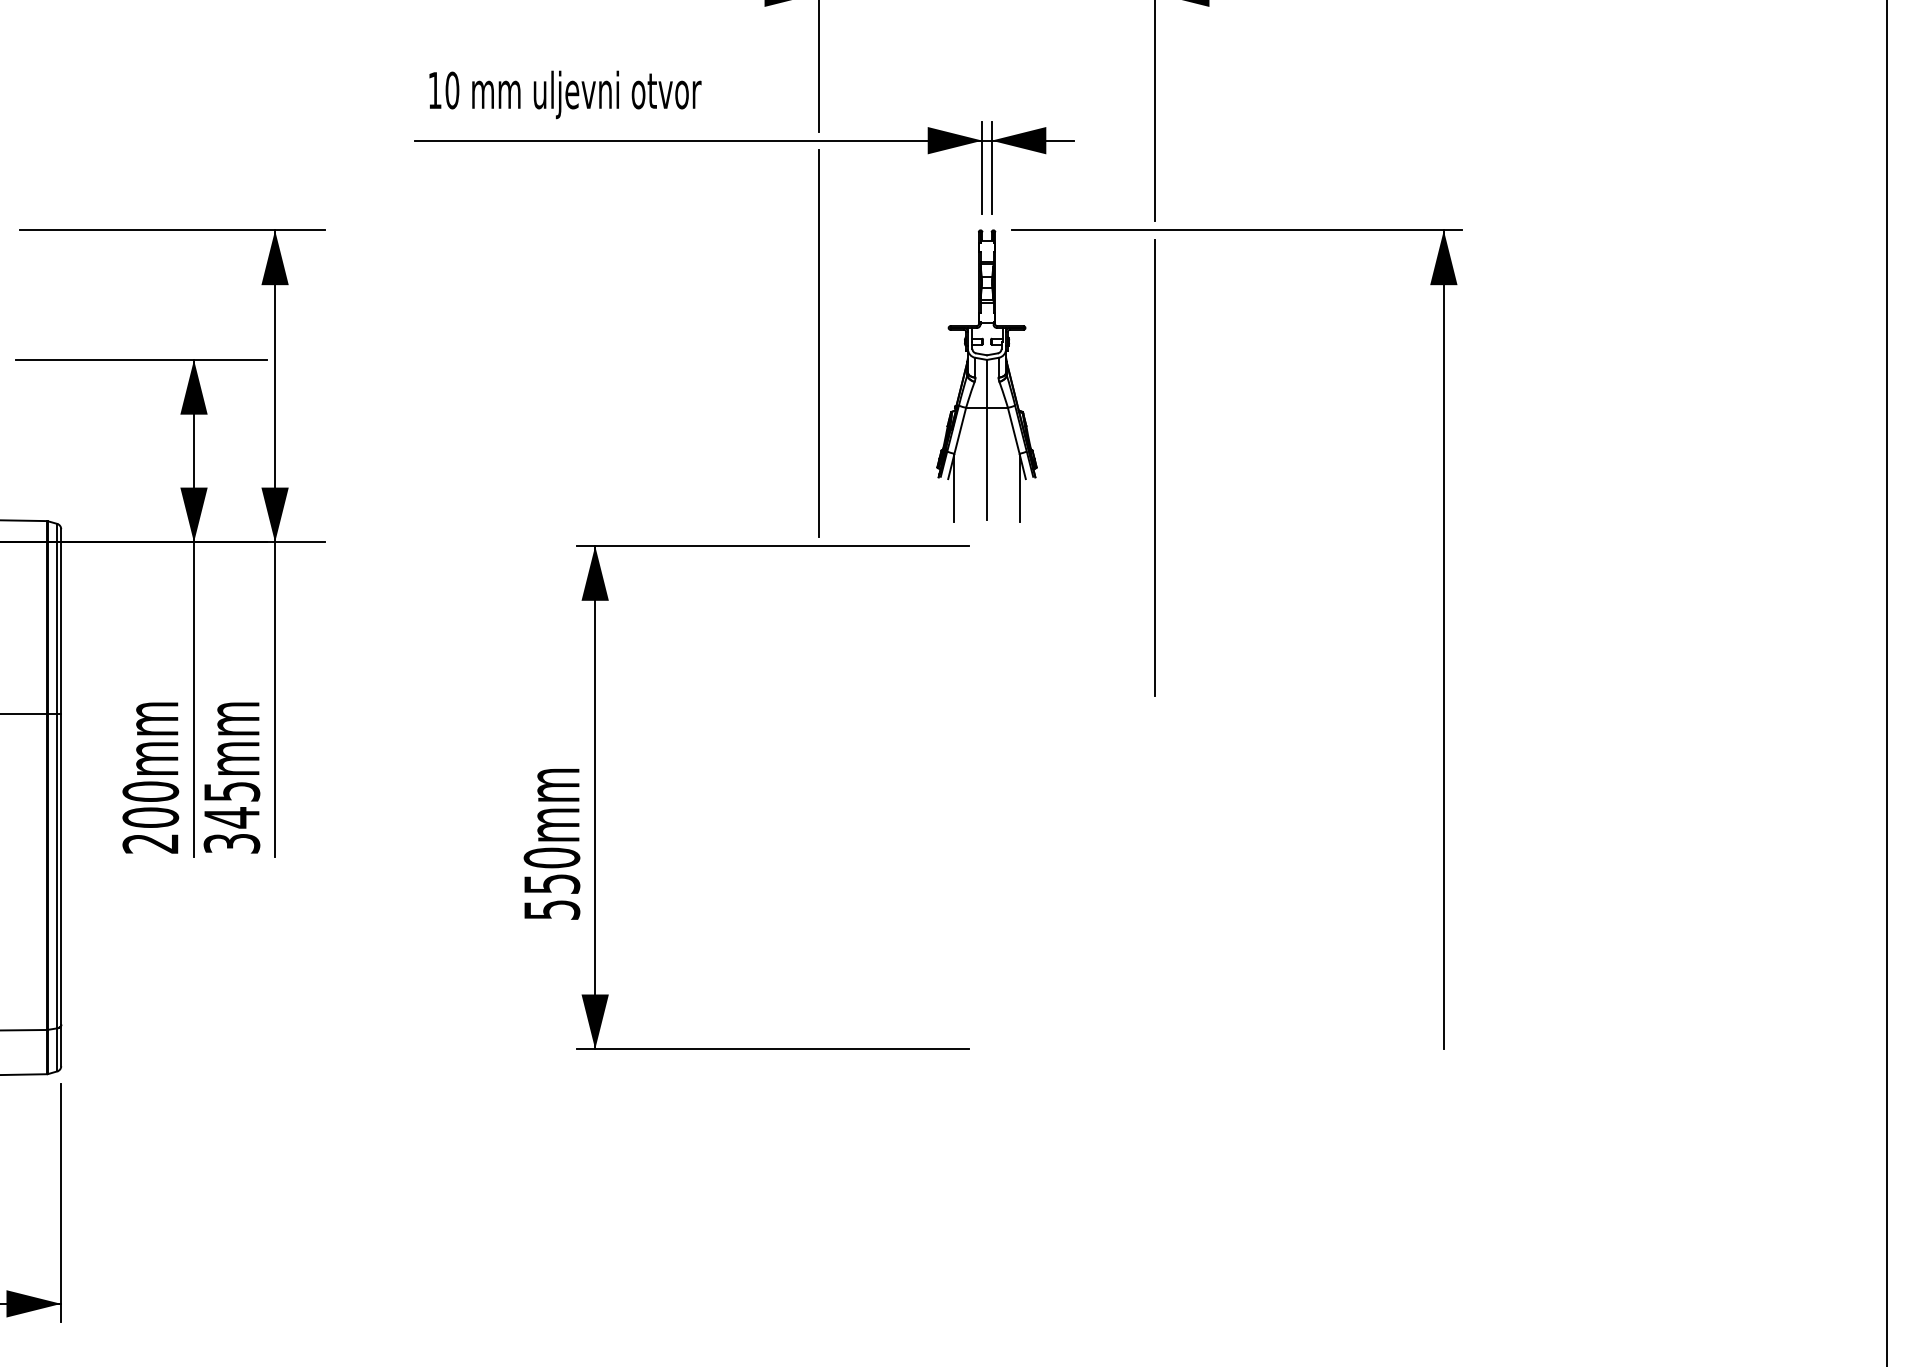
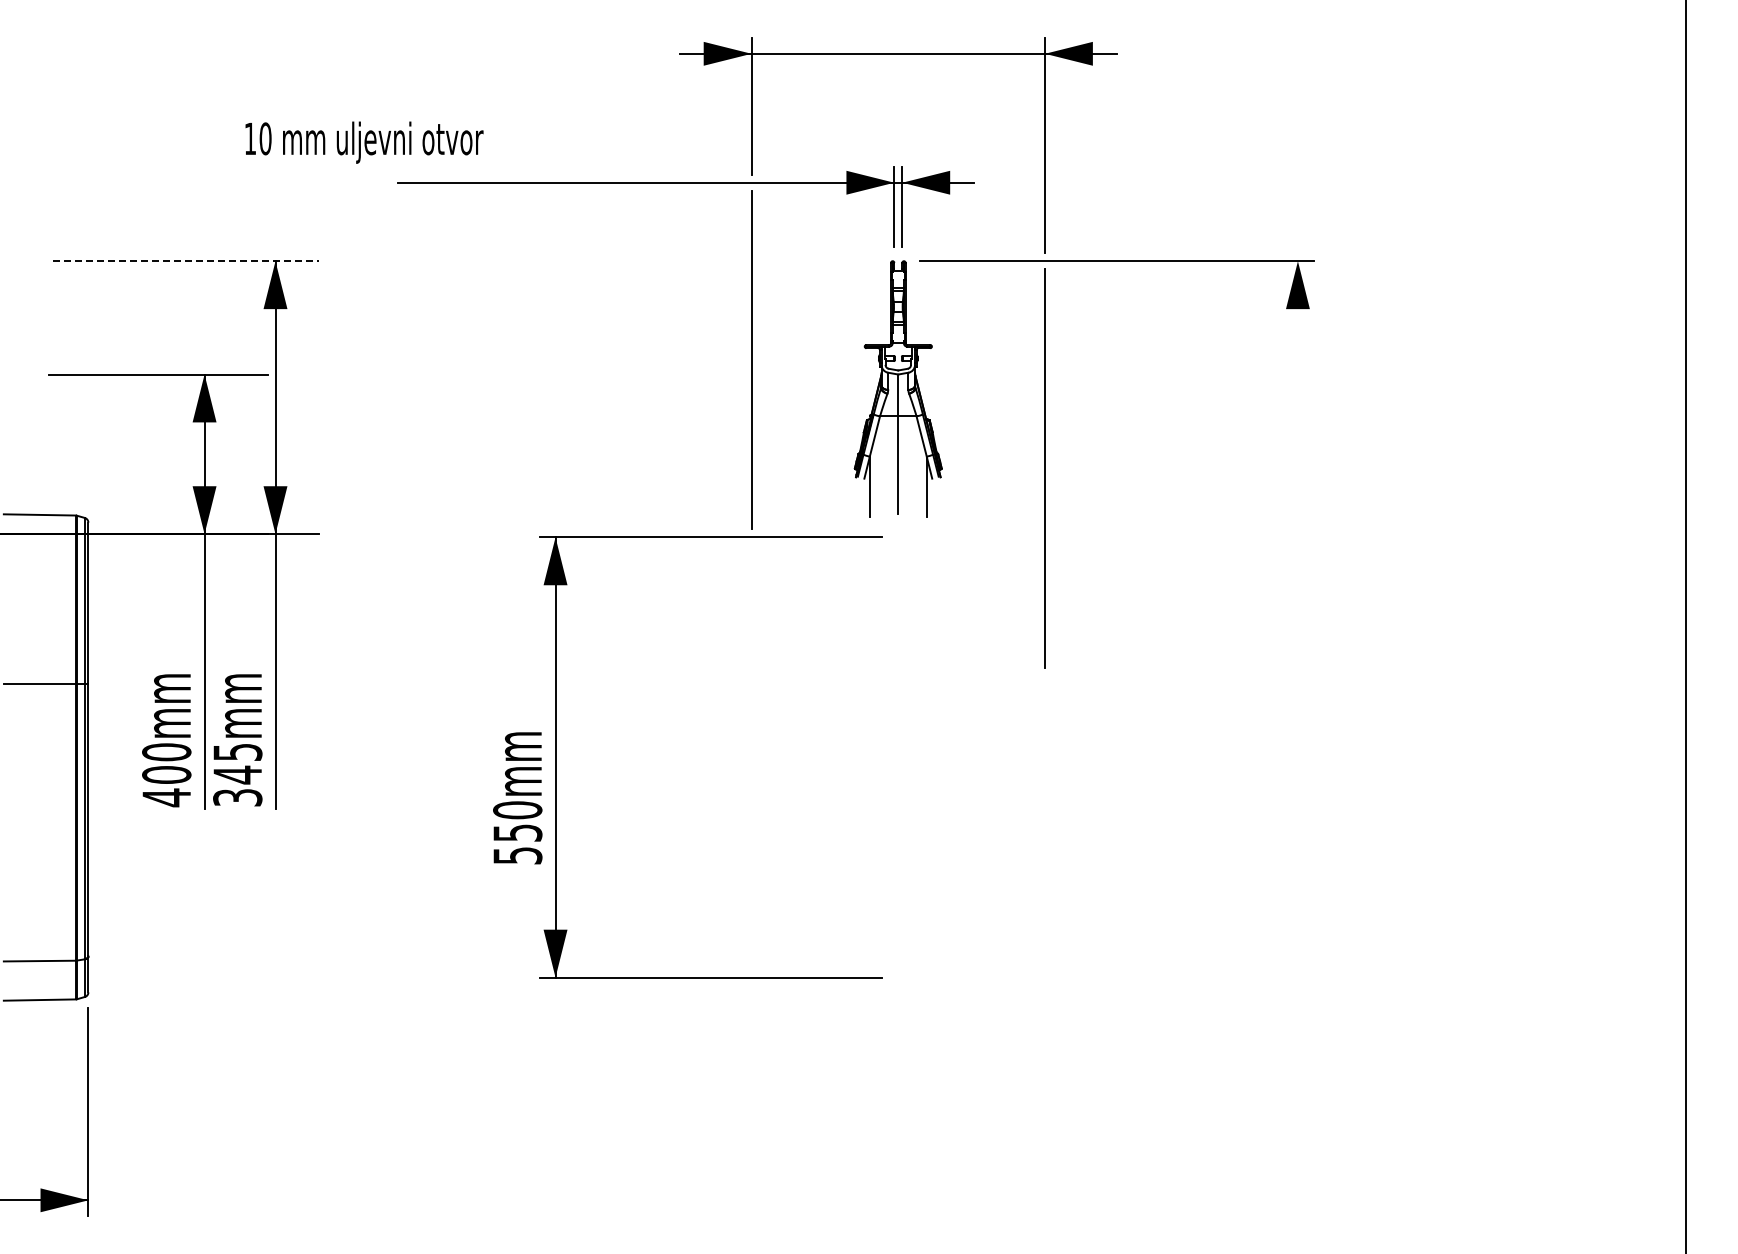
text: (565, 94) -> (364, 142), moved
line: (173, 230) -> (186, 261), solid -> dashed
line: (1443, 639) -> (1297, 619), removed
text: (150, 843) -> (166, 797), 200mm -> 400mm

